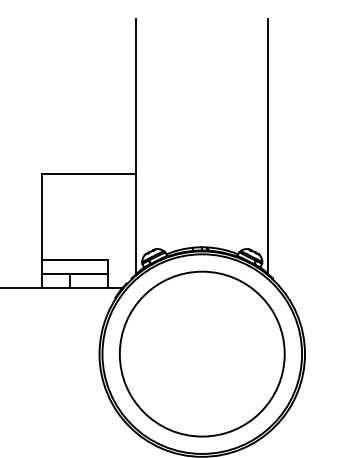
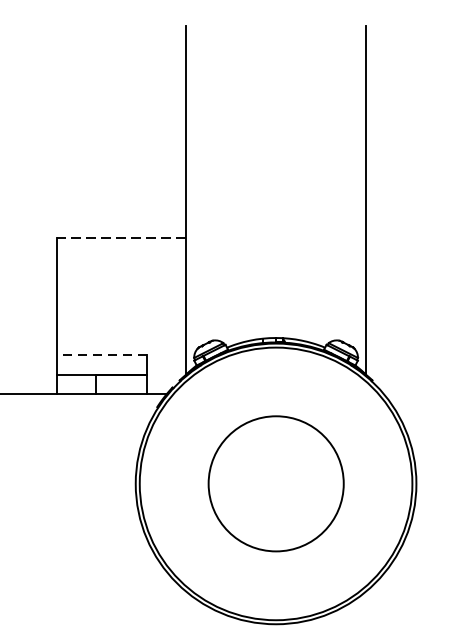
line: (88, 174) -> (120, 238), solid -> dashed
line: (75, 259) -> (102, 354), solid -> dashed
circle: (202, 353) -> (276, 483), size x0.6

